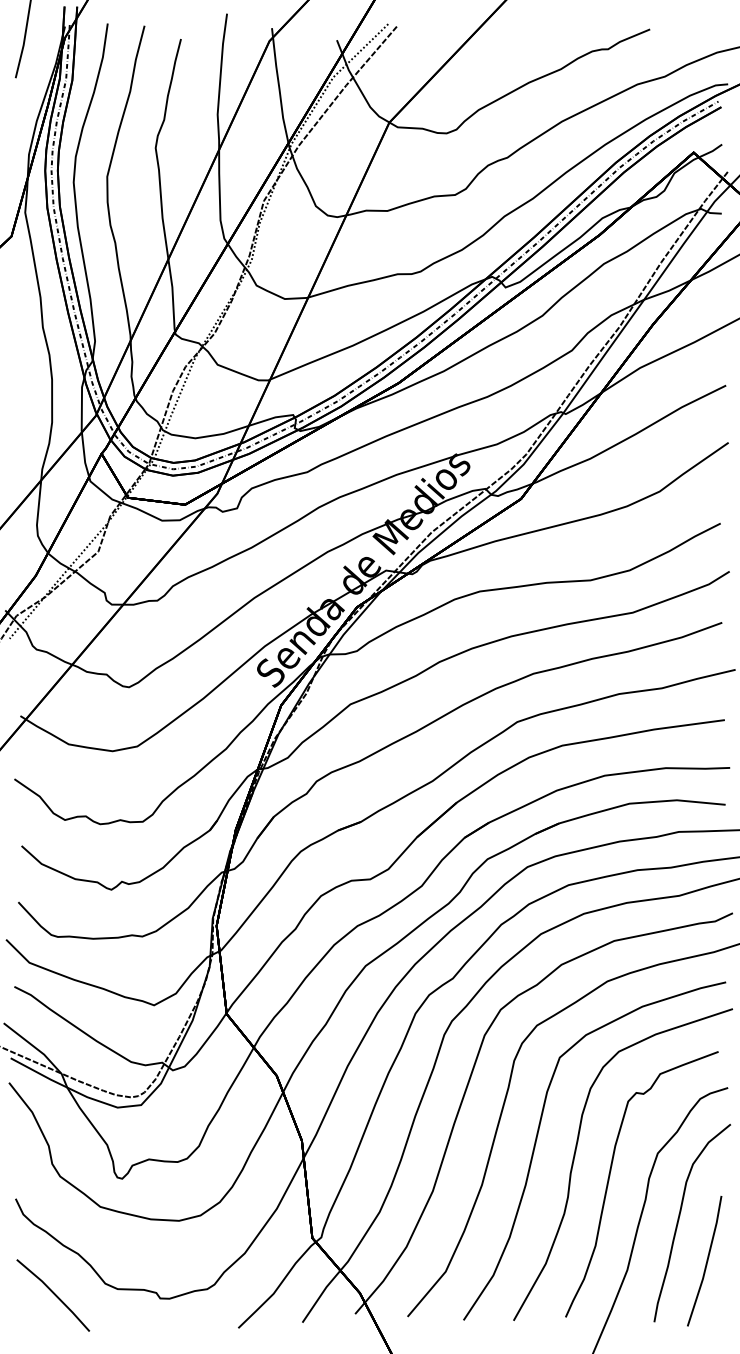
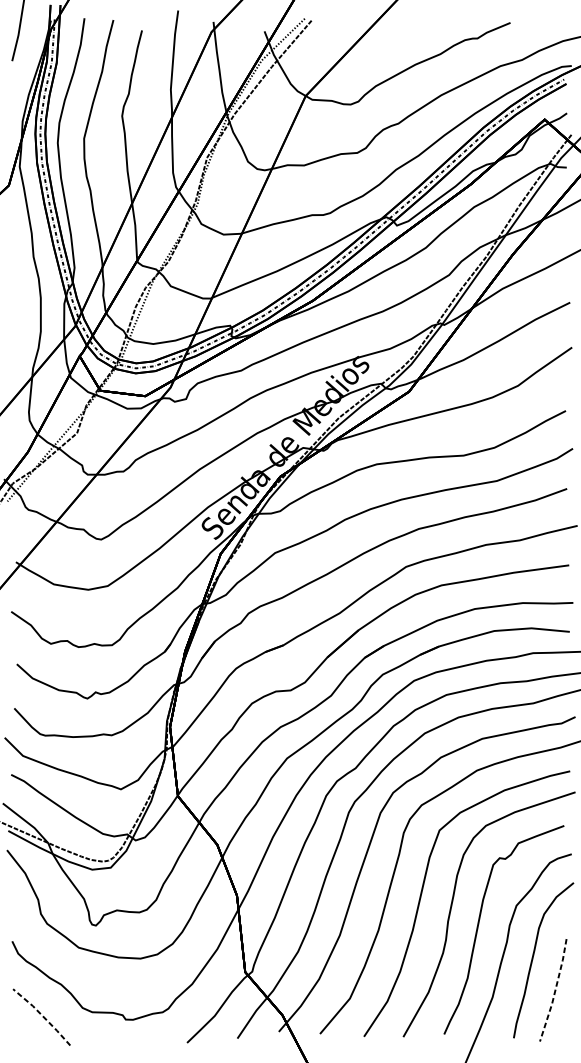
line: (707, 1261) -> (555, 990), solid -> dashed
line: (54, 1294) -> (42, 1016), solid -> dashed

